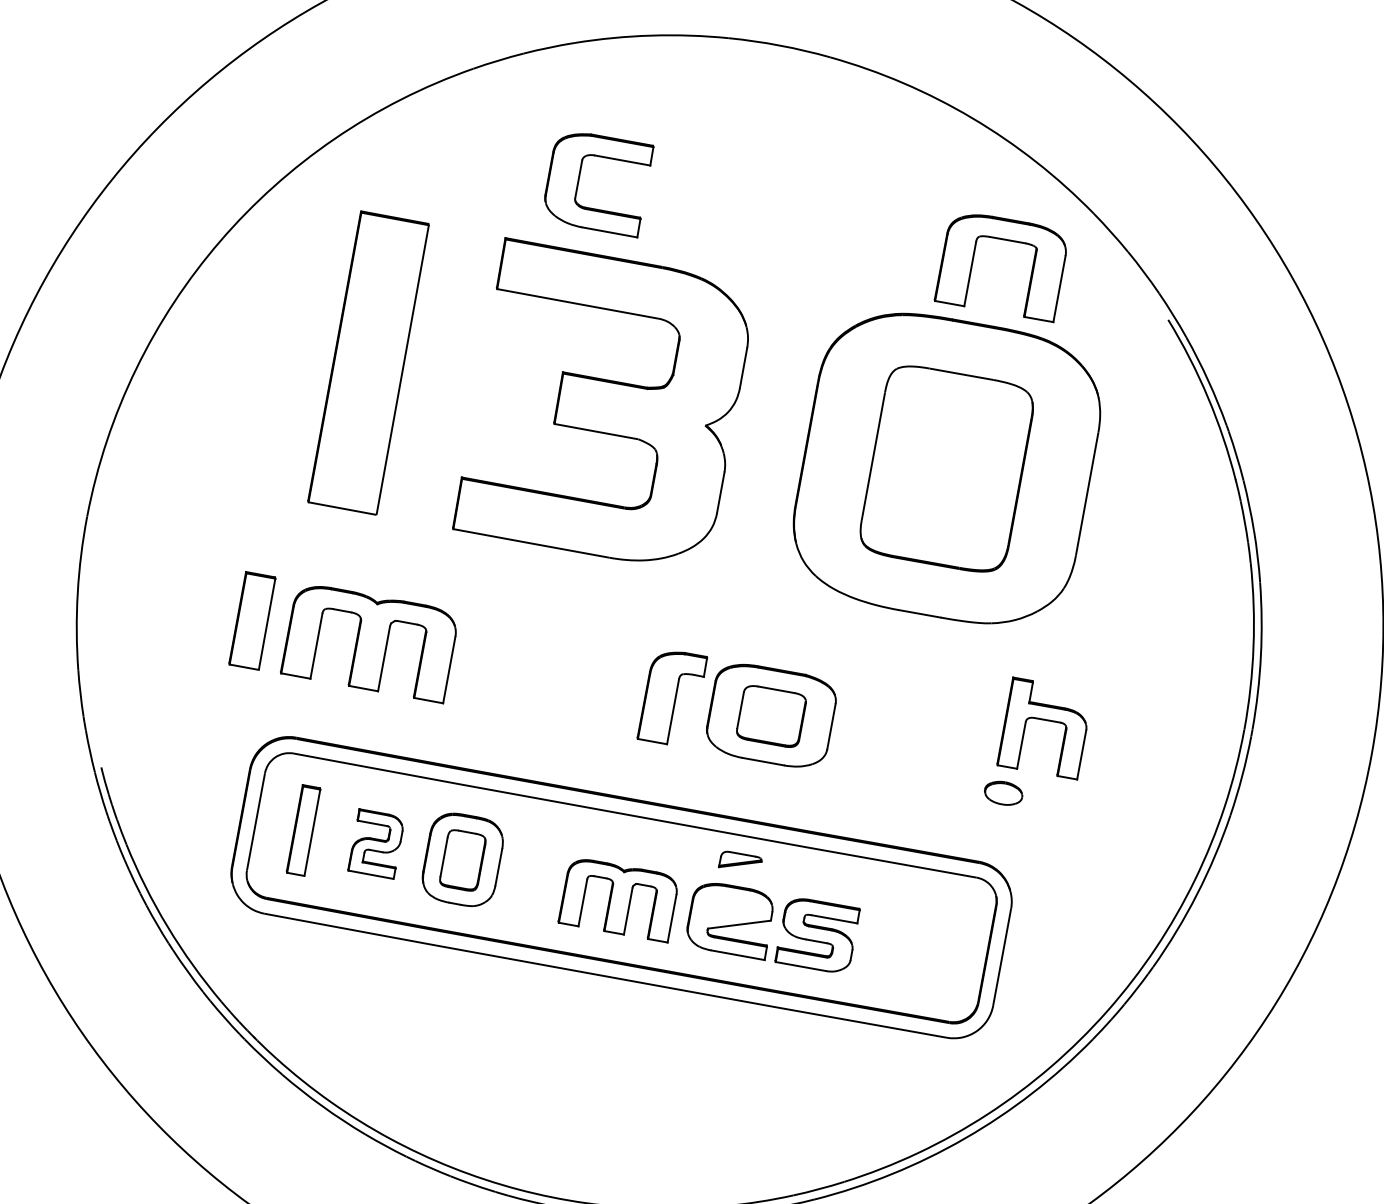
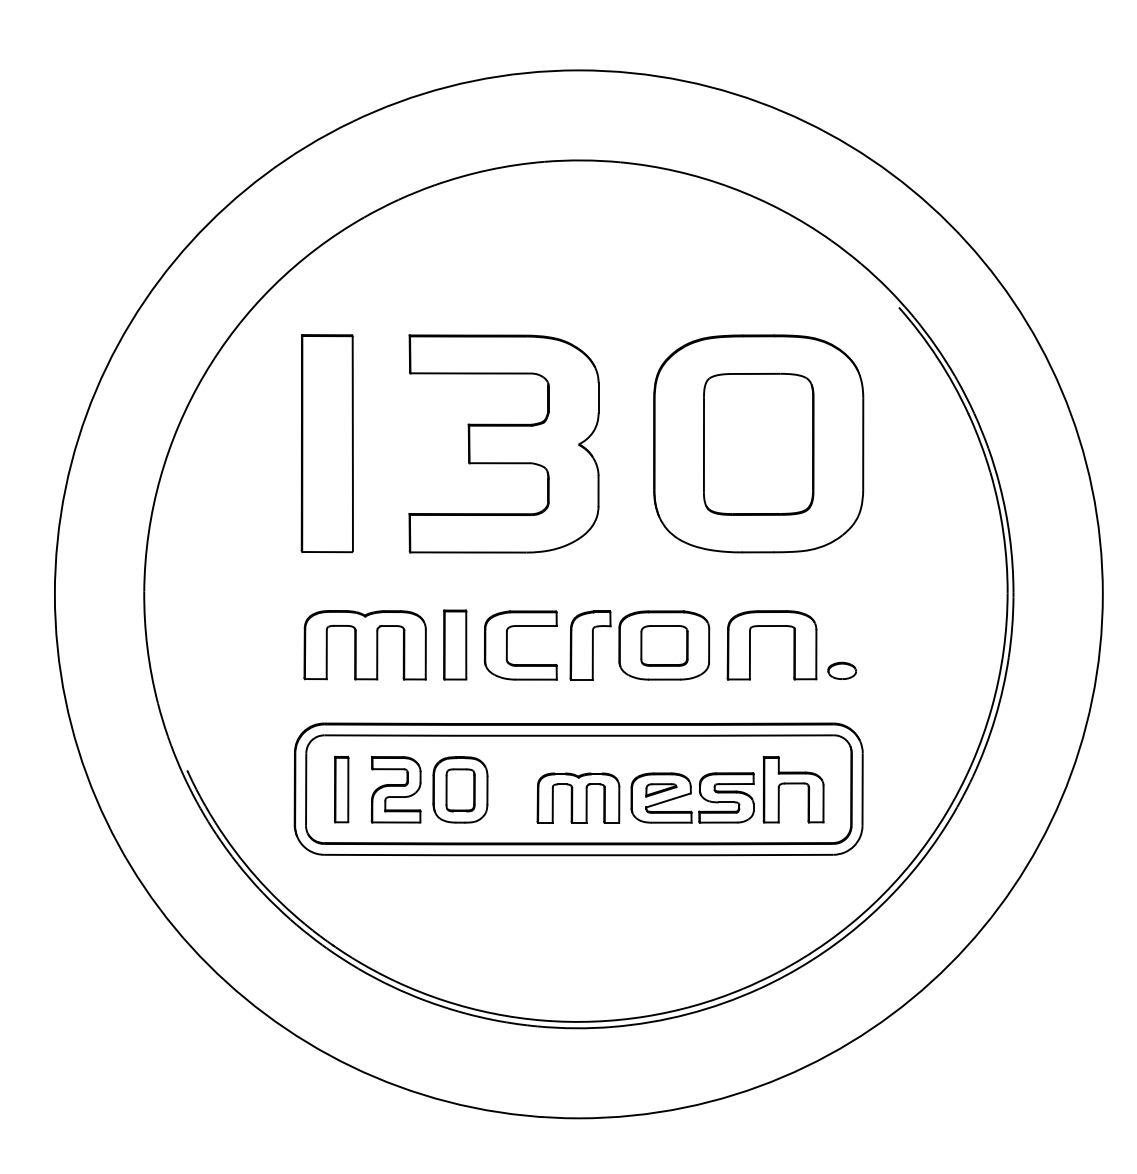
part: (579, 179) -> (507, 645), moved
part: (1006, 240) -> (771, 626), moved
part: (252, 620) -> (455, 644), moved
part: (1044, 728) -> (793, 789), moved
part: (375, 843) -> (395, 789), size x1.43
part: (740, 862) -> (661, 790), moved

